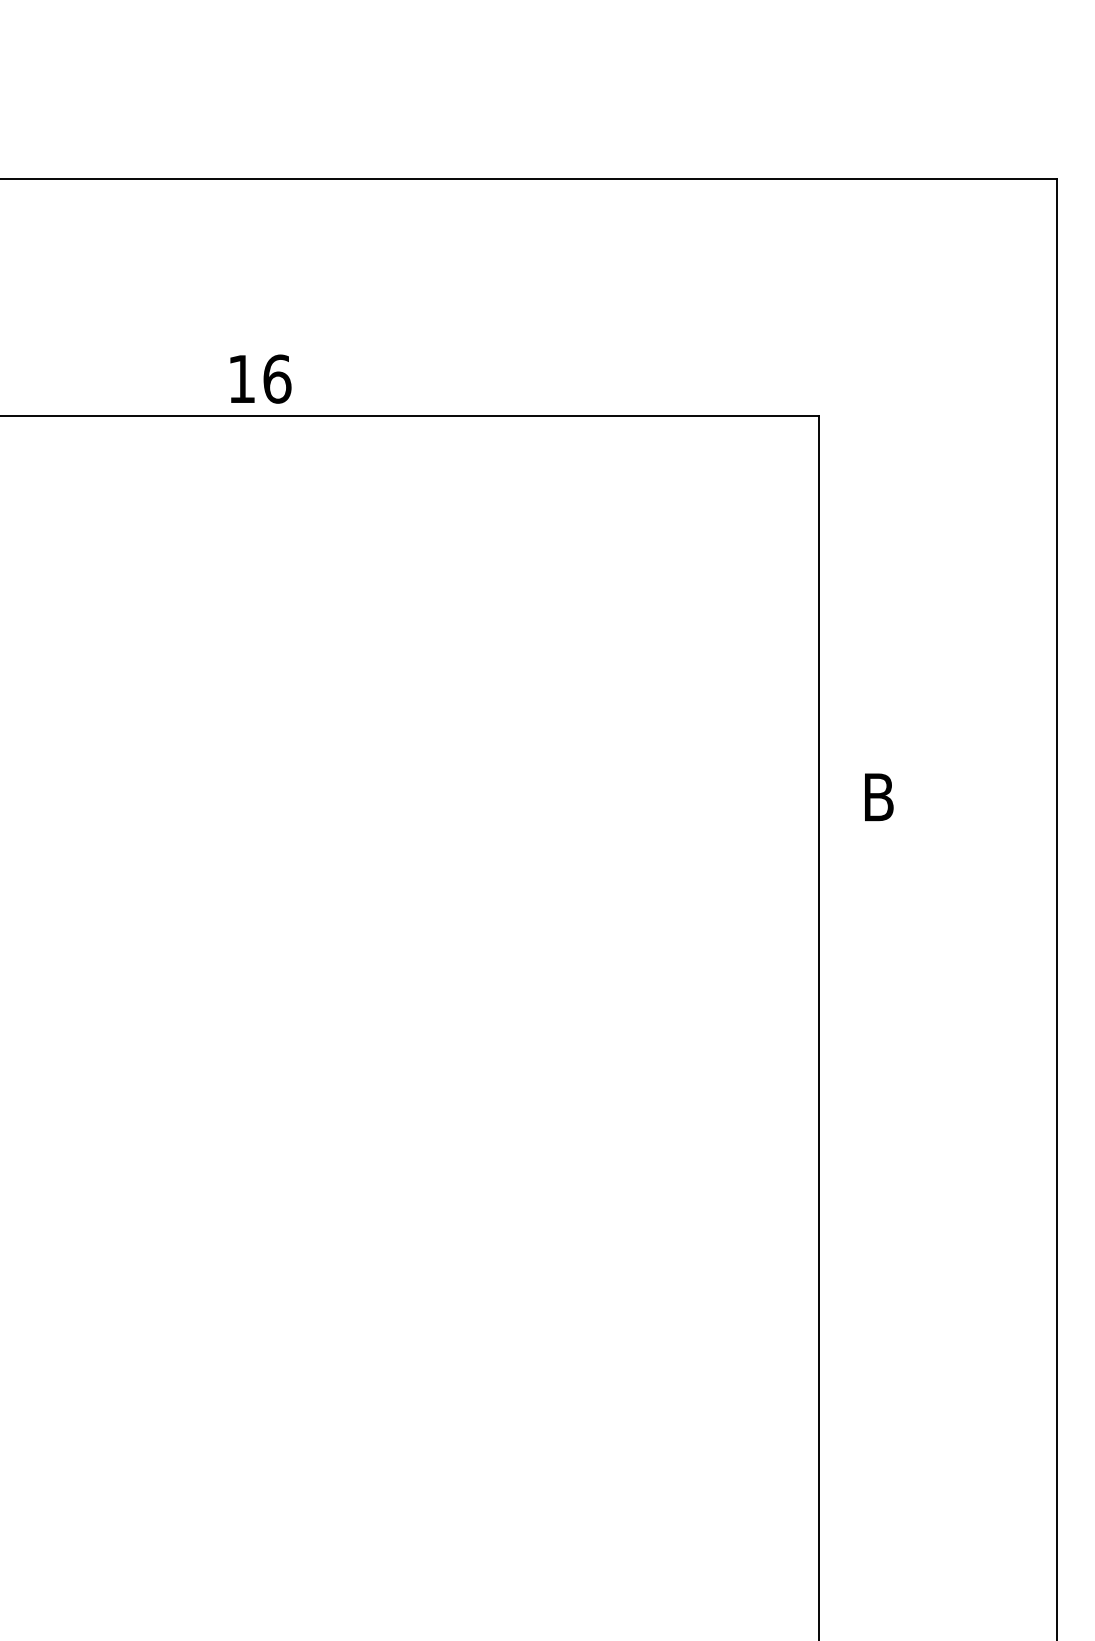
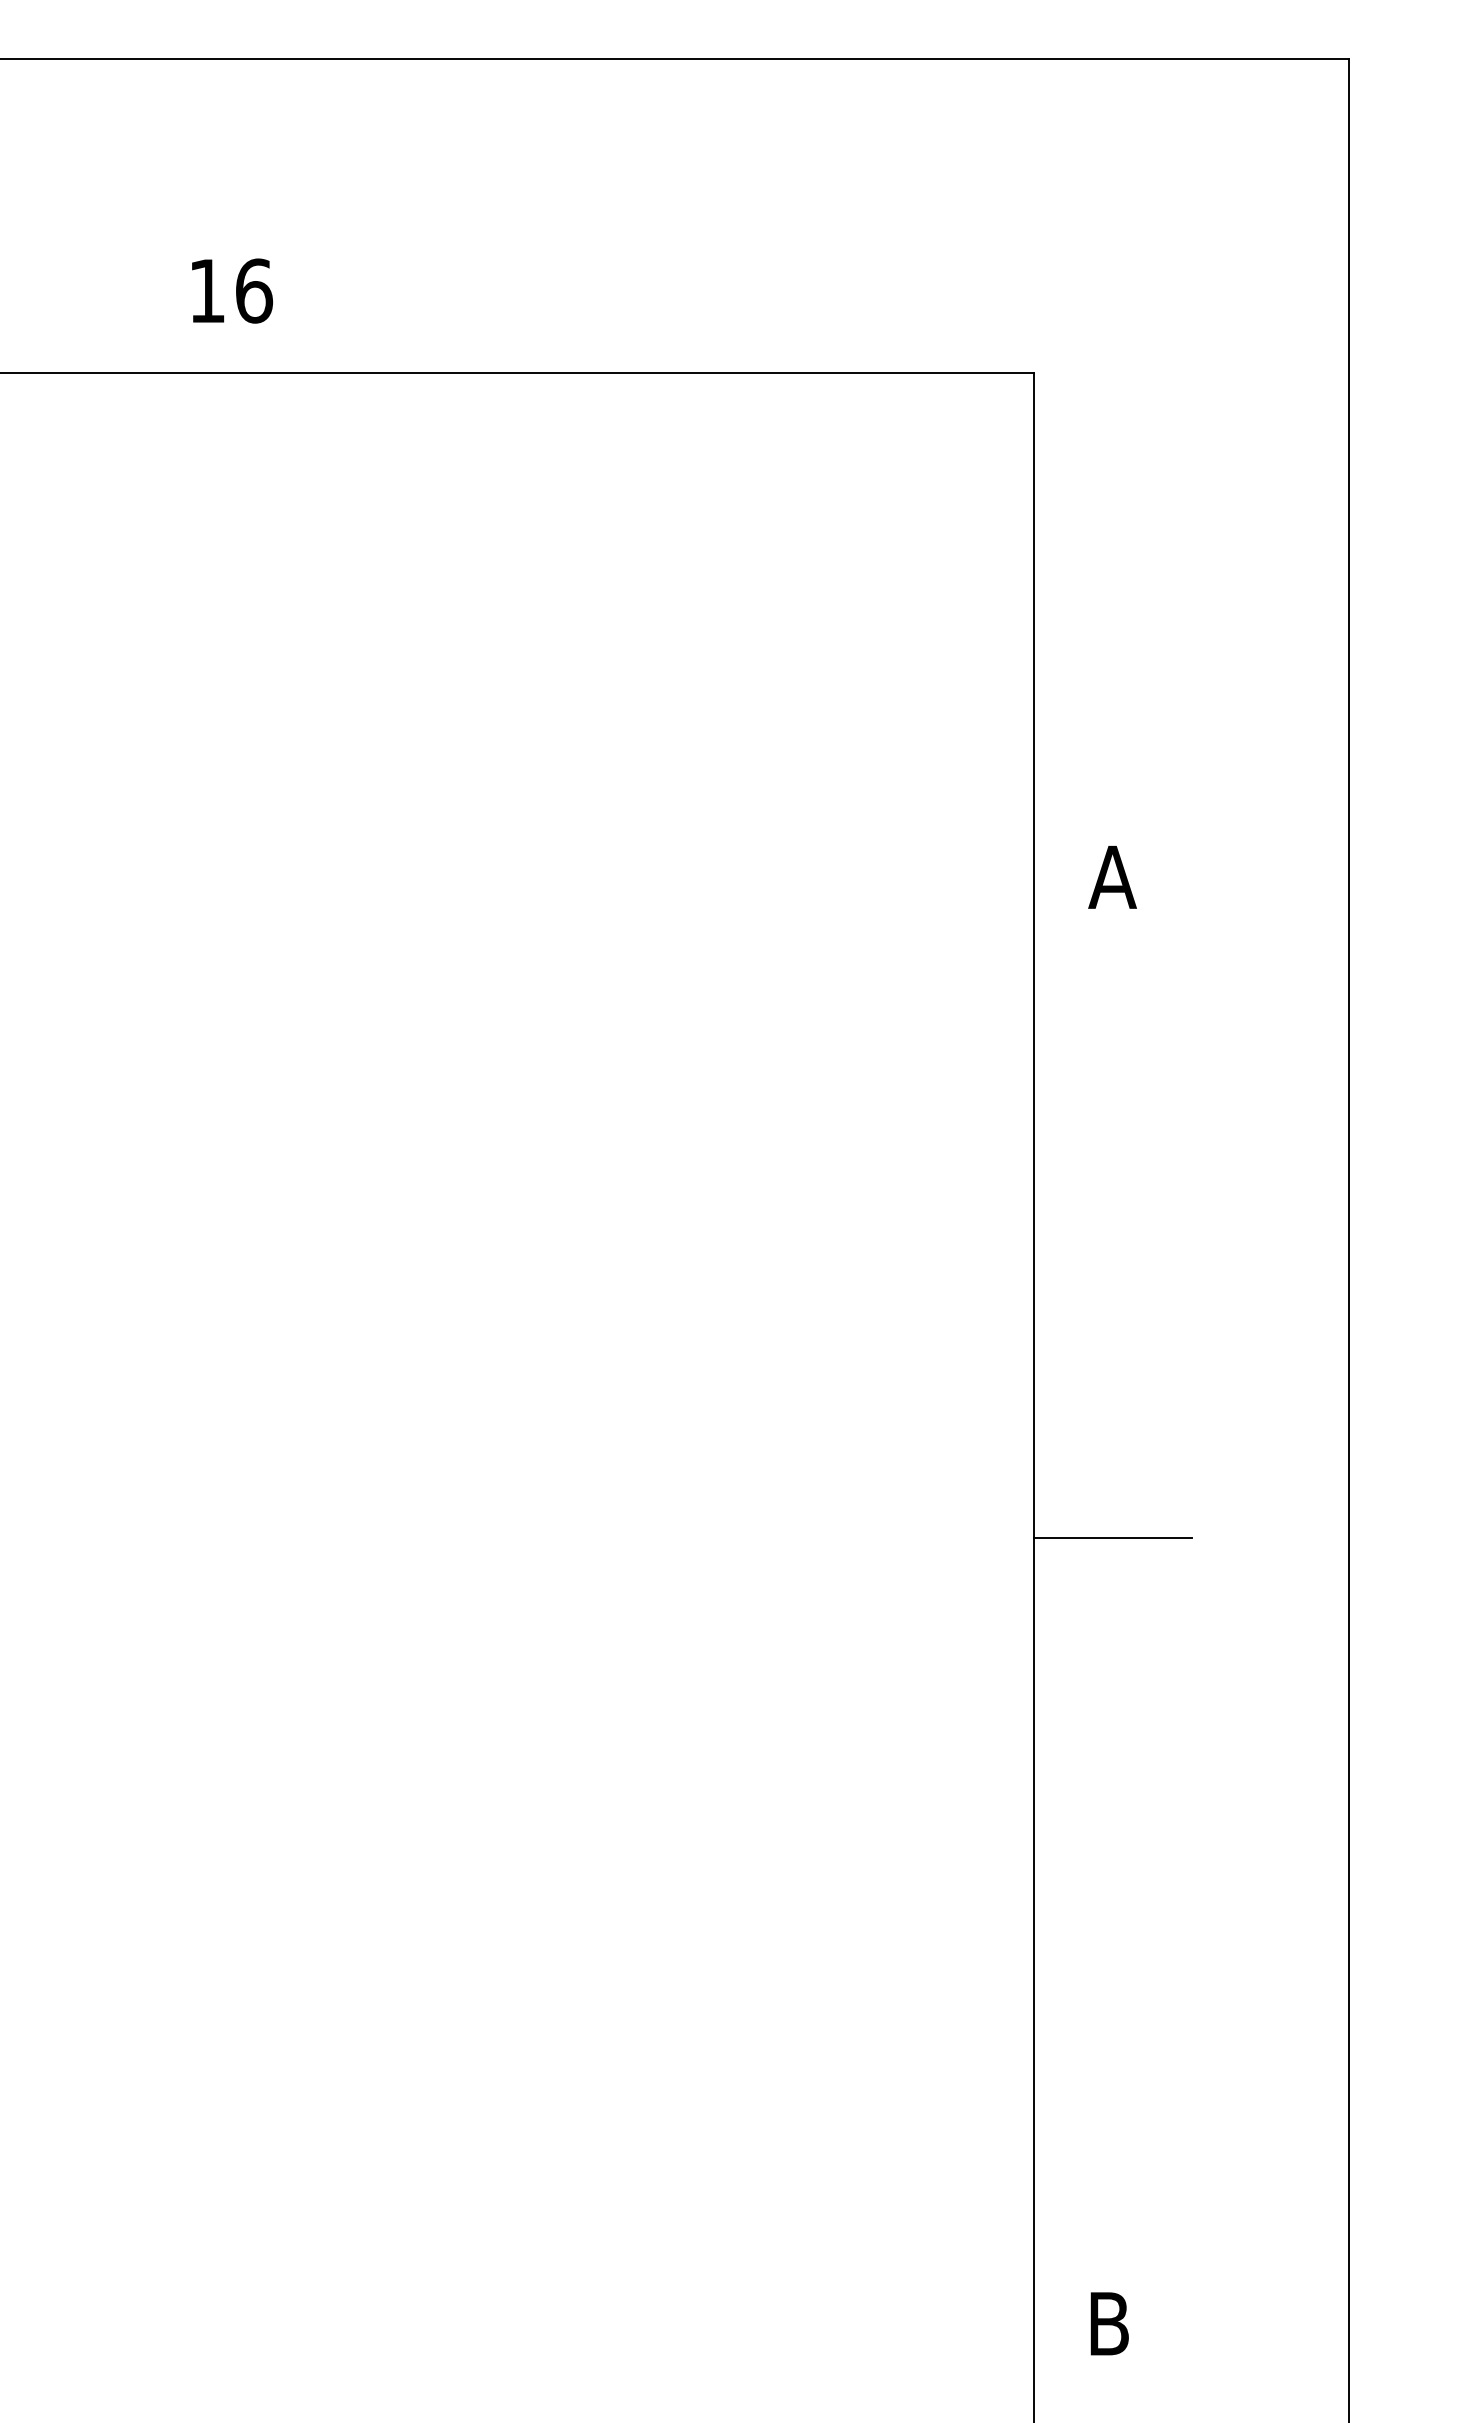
text: (260, 378) -> (232, 290), moved
text: (878, 796) -> (1112, 876), B -> A
line: (878, 1296) -> (1112, 1537), added

